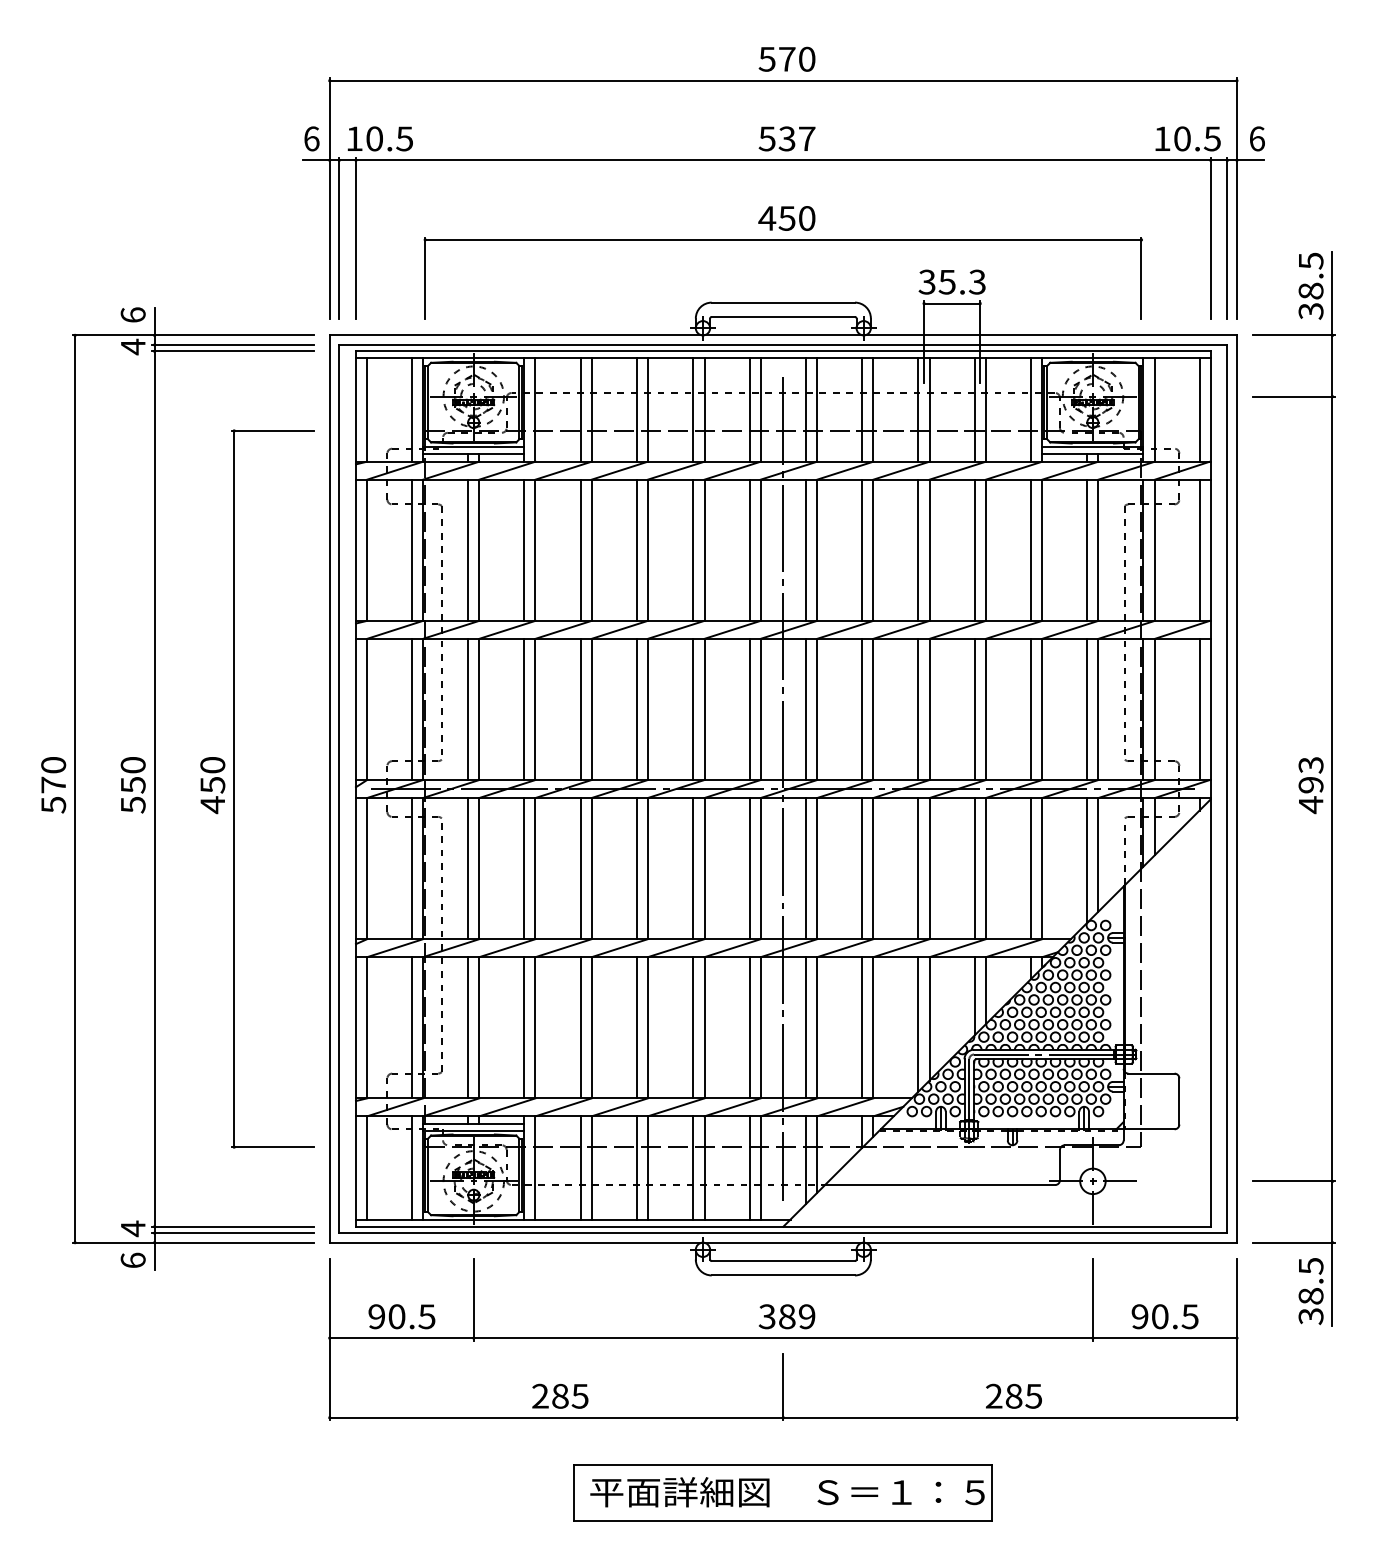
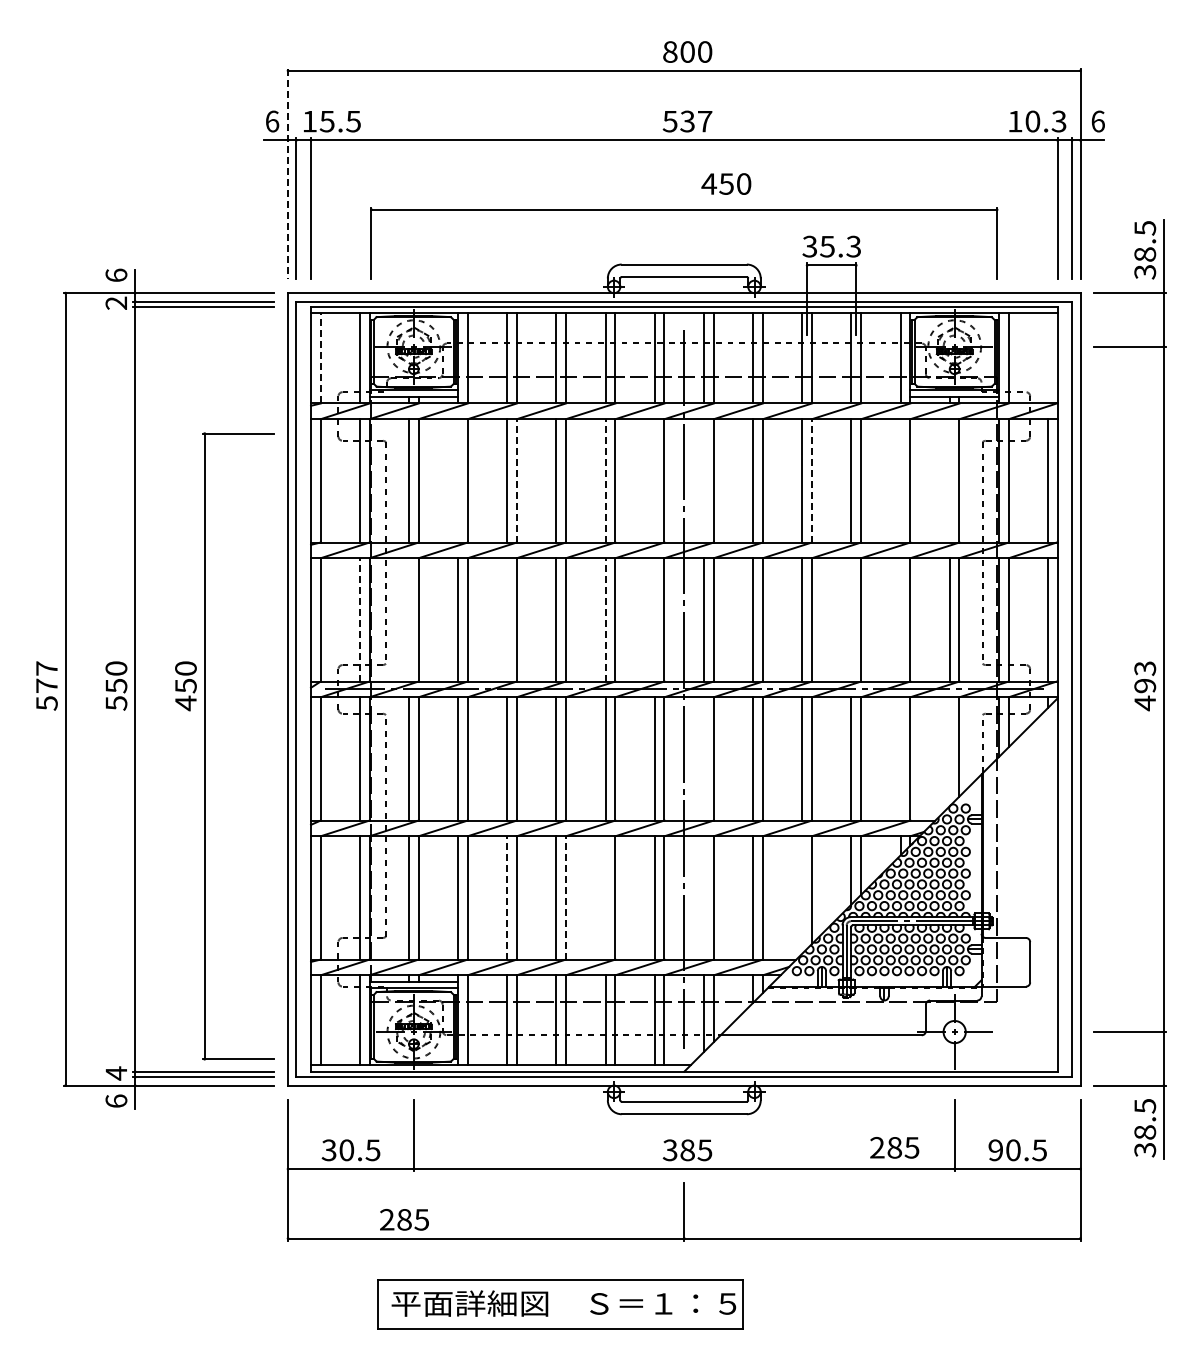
text: (776, 58) -> (678, 51), 570 -> 800
text: (1212, 137) -> (1059, 120), 10.5 -> 10.3
text: (373, 138) -> (326, 121), 10.5 -> 15.5
line: (330, 199) -> (288, 174), solid -> dashed
text: (787, 217) -> (726, 183), moved
text: (132, 347) -> (115, 303), 4 -> 2
line: (366, 409) -> (320, 357), solid -> dashed
line: (1199, 410) -> (1047, 358), removed
line: (524, 549) -> (458, 480), removed
line: (591, 549) -> (516, 480), solid -> dashed
line: (693, 549) -> (605, 480), solid -> dashed
line: (749, 549) -> (654, 480), removed
line: (806, 549) -> (704, 480), removed
line: (929, 549) -> (811, 480), solid -> dashed
line: (1030, 549) -> (900, 480), removed
line: (1086, 549) -> (949, 480), removed
line: (411, 709) -> (359, 619), solid -> dashed
line: (467, 709) -> (408, 619), removed
line: (580, 709) -> (507, 619), removed
line: (693, 709) -> (605, 619), solid -> dashed
line: (749, 709) -> (654, 619), removed
line: (974, 709) -> (851, 619), removed
line: (1030, 709) -> (900, 619), removed
text: (53, 765) -> (46, 668), 570 -> 577
part: (235, 789) -> (205, 746), moved
line: (1086, 860) -> (949, 751), removed
line: (806, 868) -> (704, 758), removed
line: (1030, 868) -> (900, 758), removed
line: (918, 1023) -> (802, 894), removed
line: (580, 1027) -> (507, 897), solid -> dashed
line: (647, 1027) -> (565, 897), solid -> dashed
line: (693, 1027) -> (605, 897), removed
line: (806, 1027) -> (704, 897), removed
text: (376, 1316) -> (328, 1150), 90.5 -> 30.5
text: (806, 1316) -> (704, 1150), 389 -> 385
text: (560, 1395) -> (404, 1219), moved
text: (1013, 1395) -> (894, 1147), moved
part: (783, 1493) -> (560, 1304), moved

